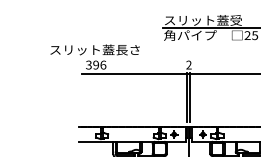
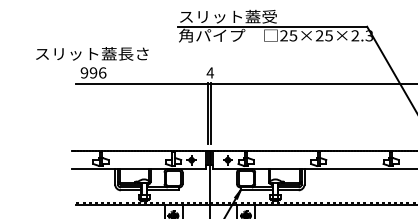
text: (88, 64) -> (84, 72), 396 -> 996
text: (188, 64) -> (209, 72), 2 -> 4

